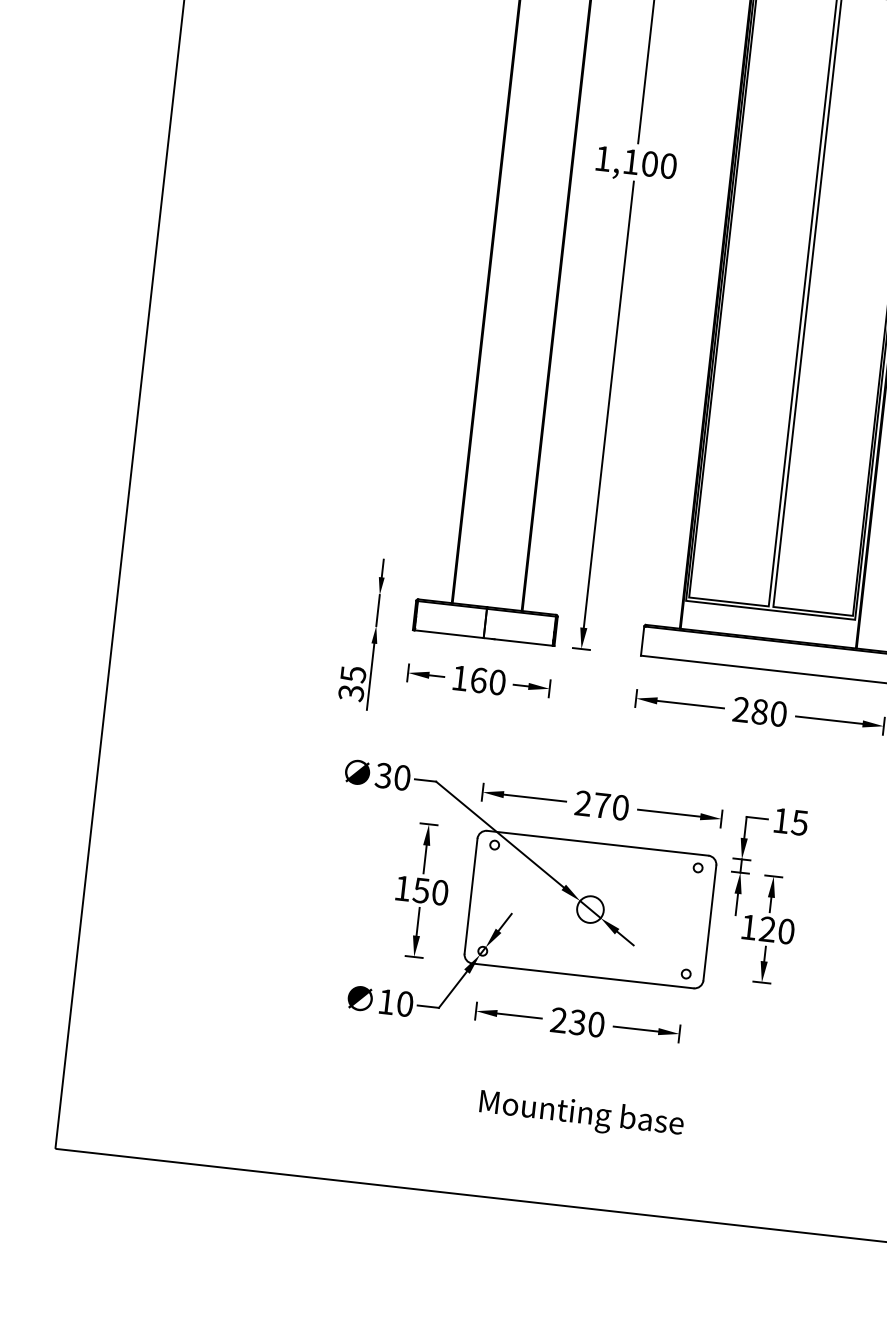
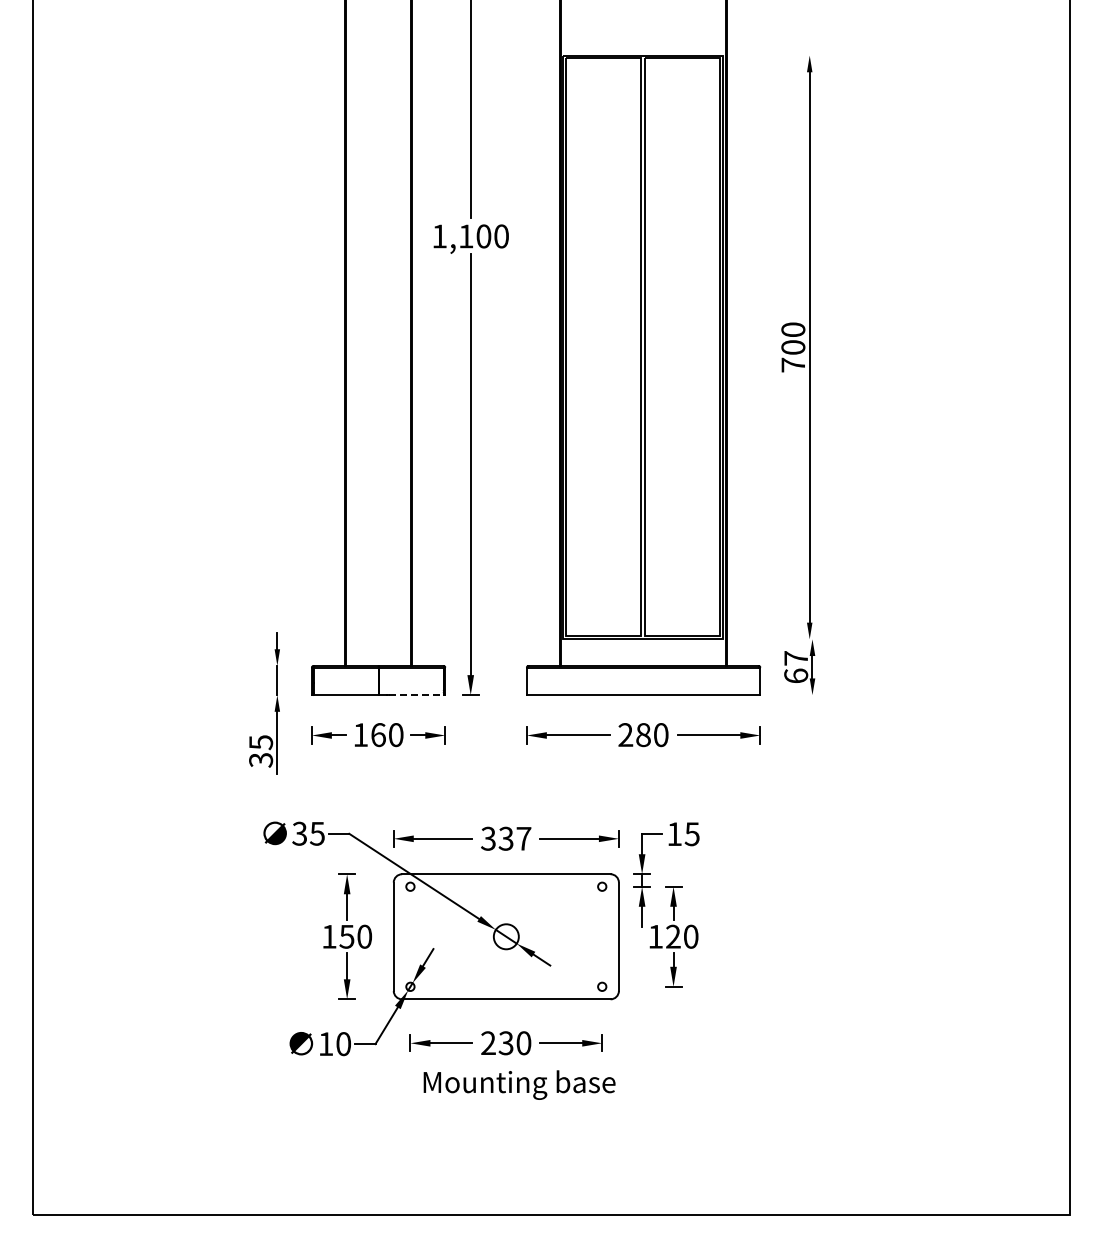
line: (523, 642) -> (416, 695), solid -> dashed
text: (401, 777) -> (316, 833), 30 -> 35
text: (602, 805) -> (506, 838), 270 -> 337
text: (581, 1114) -> (519, 1084), moved

